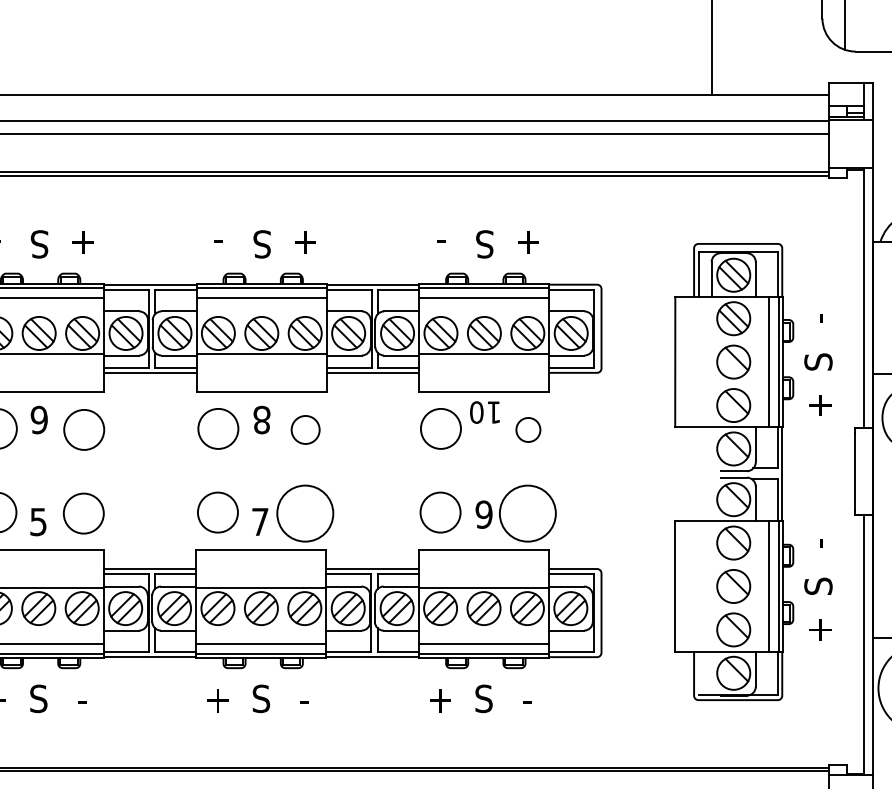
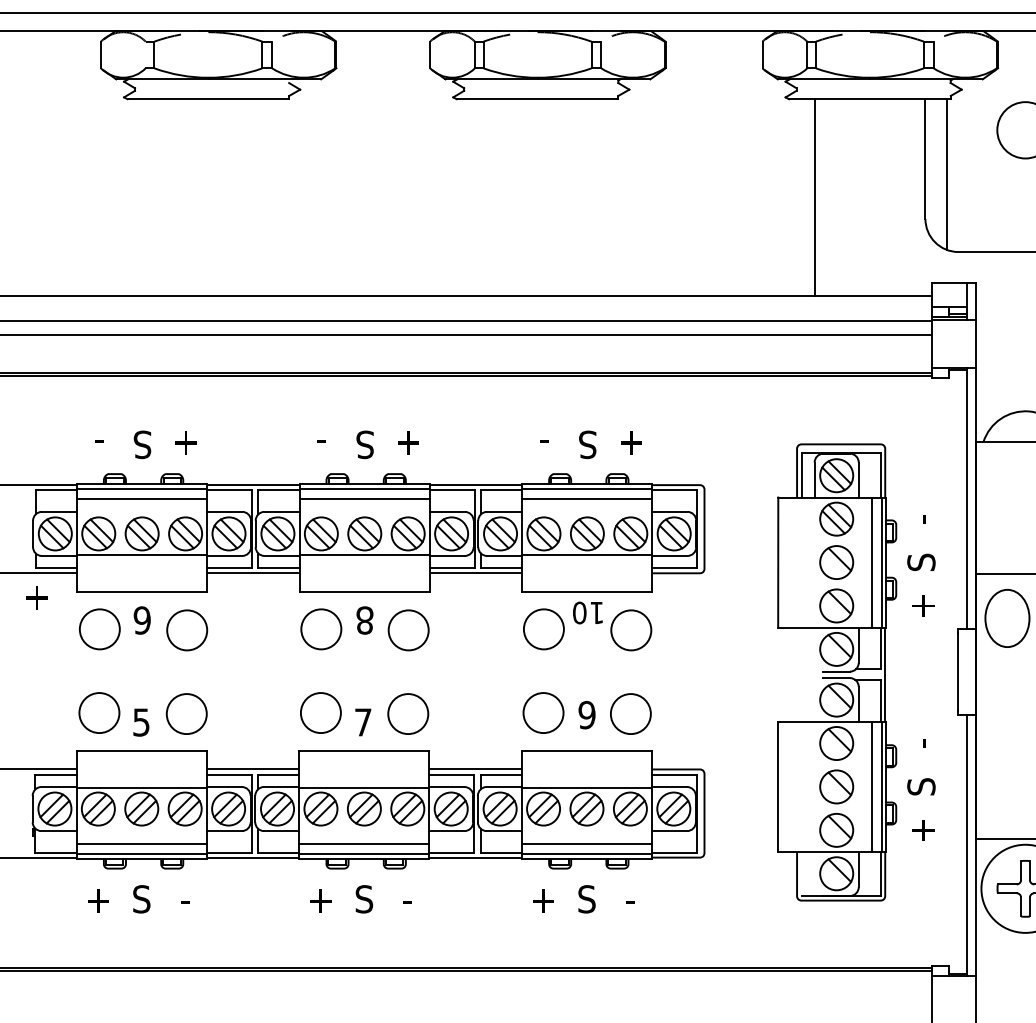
circle: (305, 430) -> (408, 630), size x1.43
circle: (528, 430) -> (631, 630), size x1.67
circle: (527, 513) -> (630, 713), size x0.71
circle: (305, 514) -> (408, 714), size x0.71

